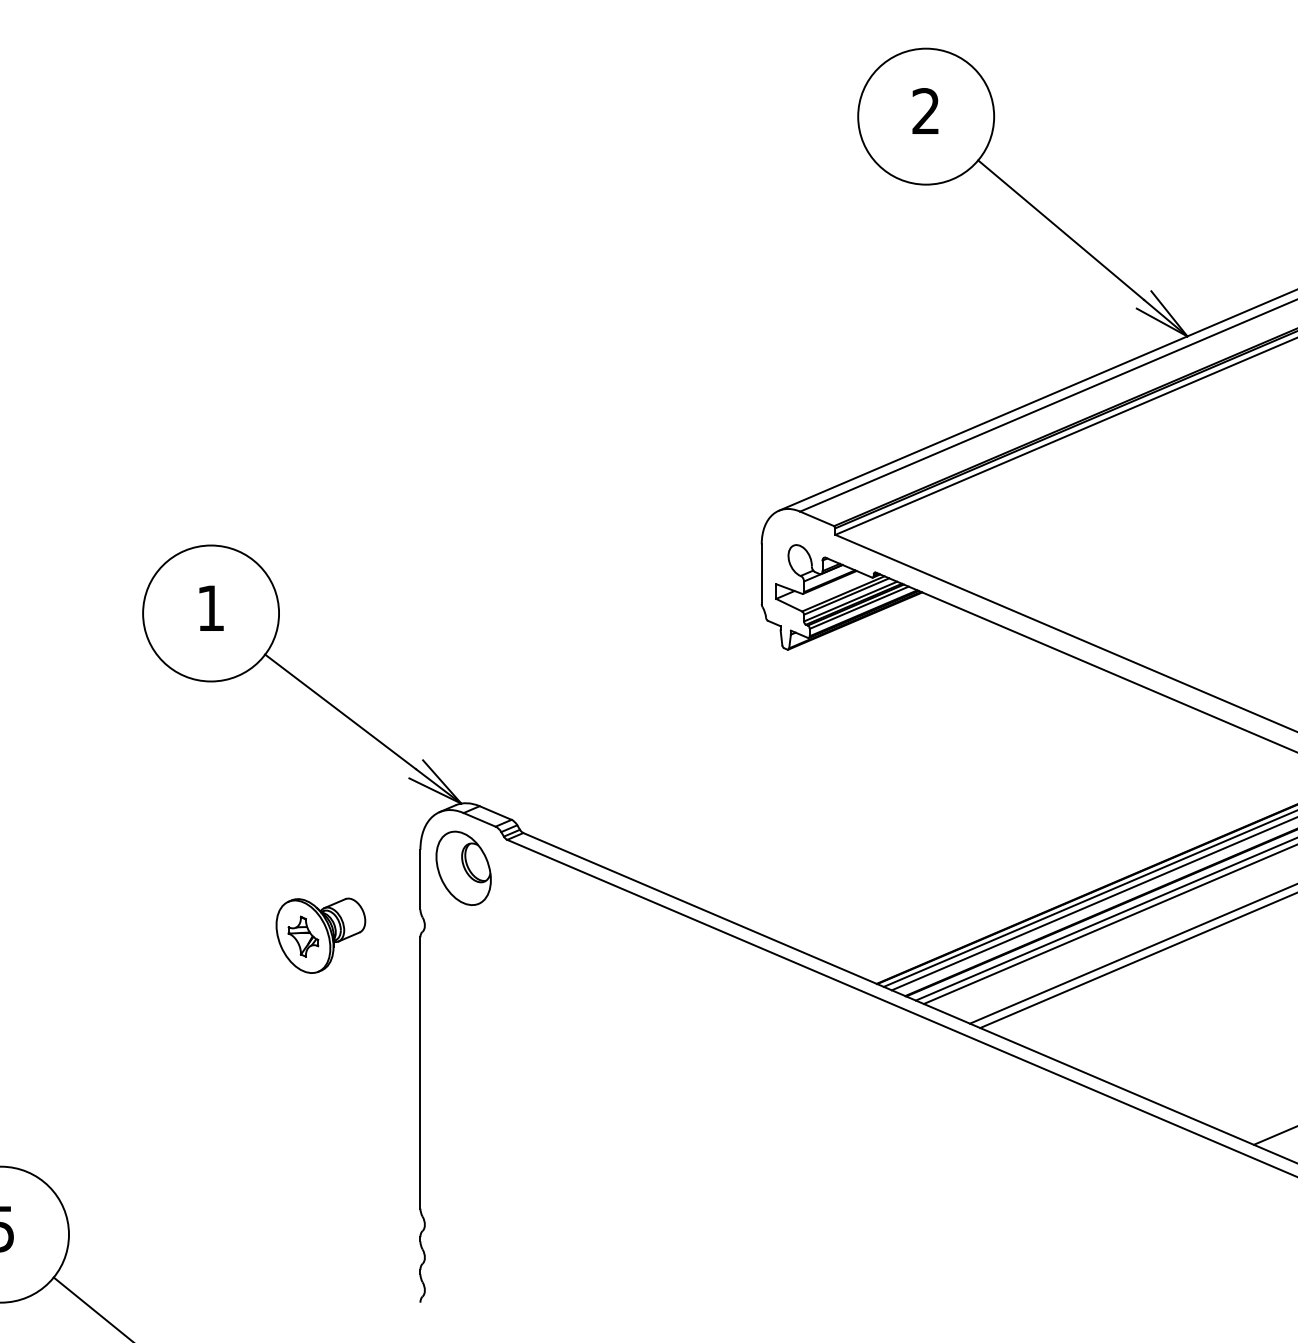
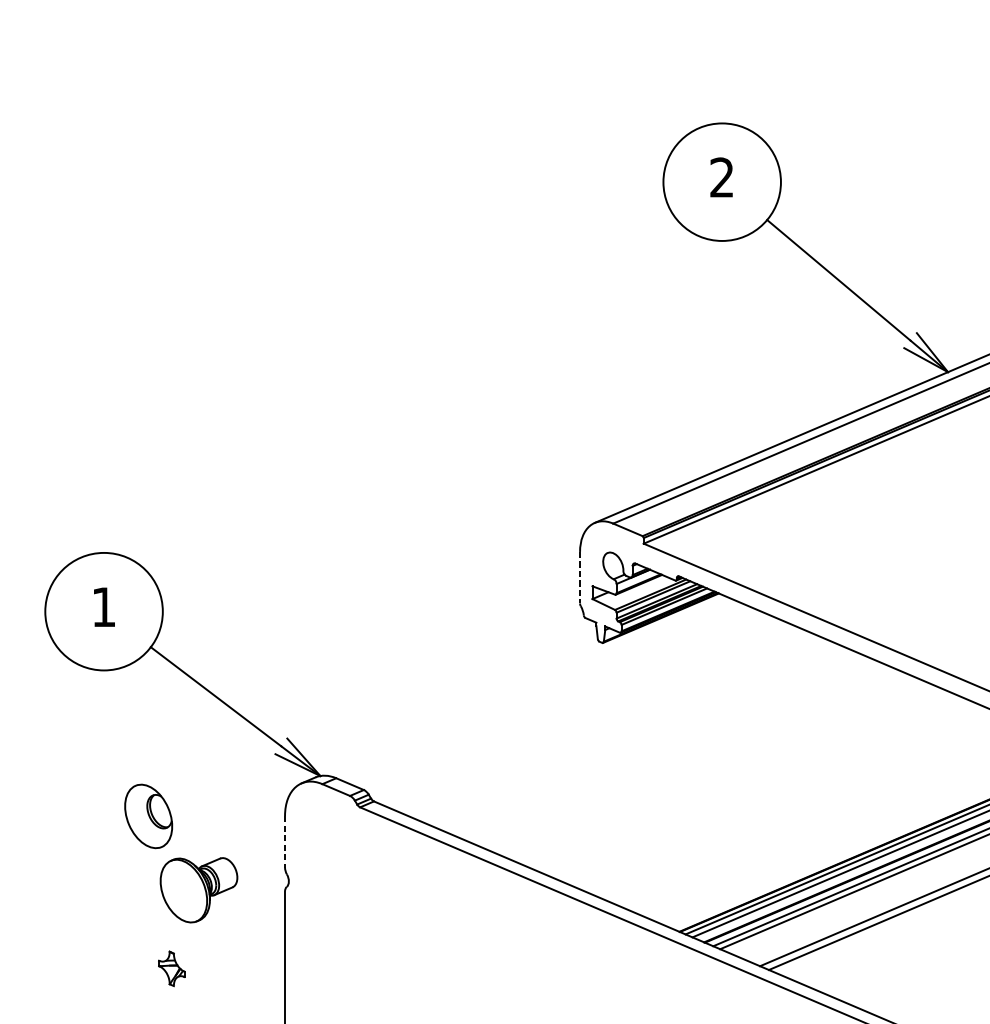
line: (761, 574) -> (579, 577), solid -> dashed
part: (463, 867) -> (148, 815), moved
line: (420, 879) -> (285, 841), solid -> dashed
part: (303, 936) -> (171, 968), moved

